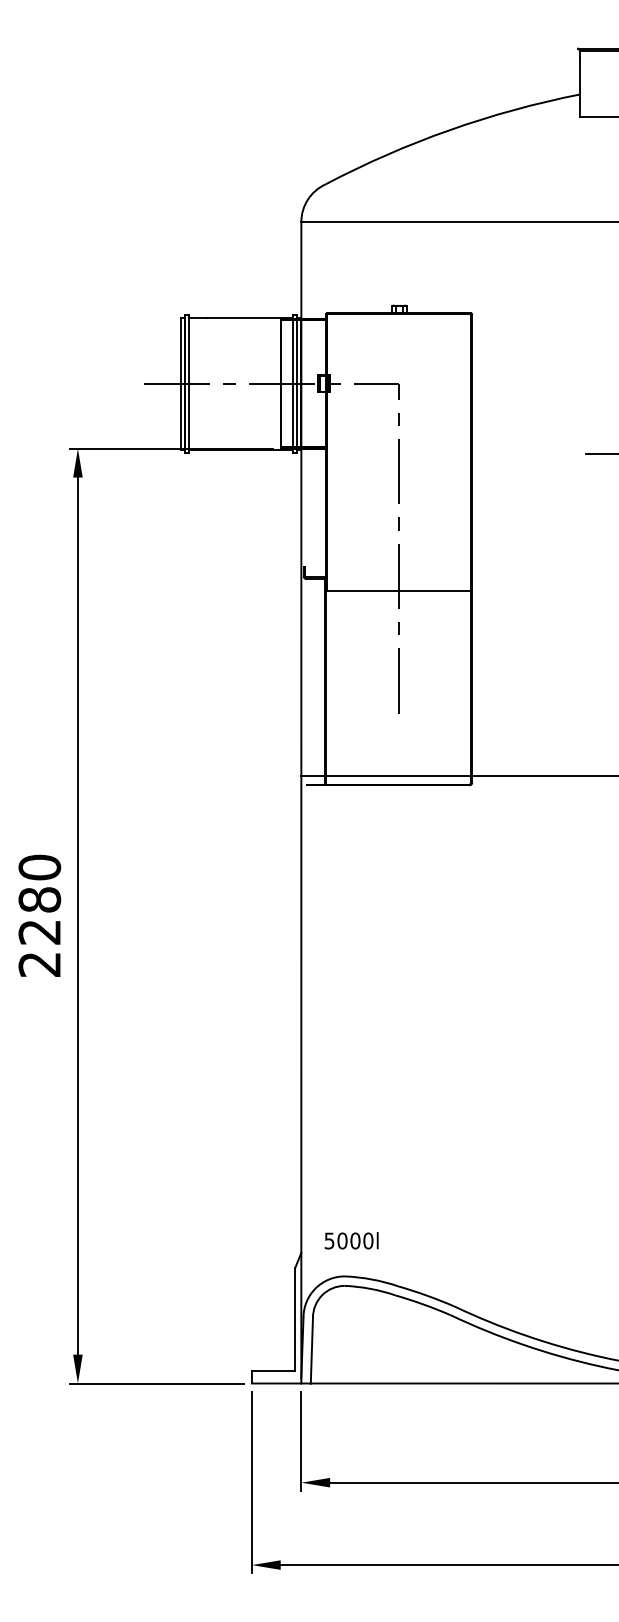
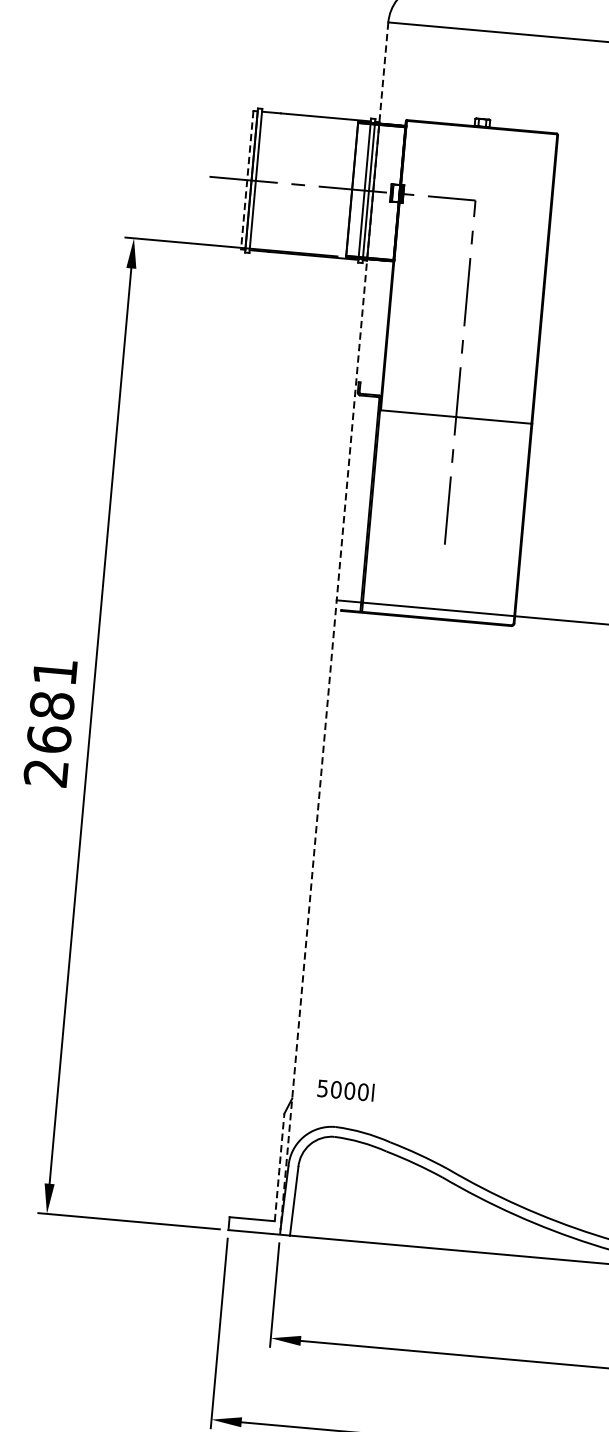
line: (180, 384) -> (247, 180), solid -> dashed
line: (301, 802) -> (334, 628), solid -> dashed
text: (39, 899) -> (51, 705), 2280 -> 2681
line: (295, 1319) -> (279, 1167), solid -> dashed

